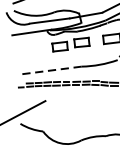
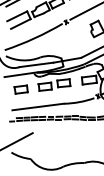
part: (31, 49) -> (20, 89), added
line: (52, 71) -> (38, 107), dashed -> solid

